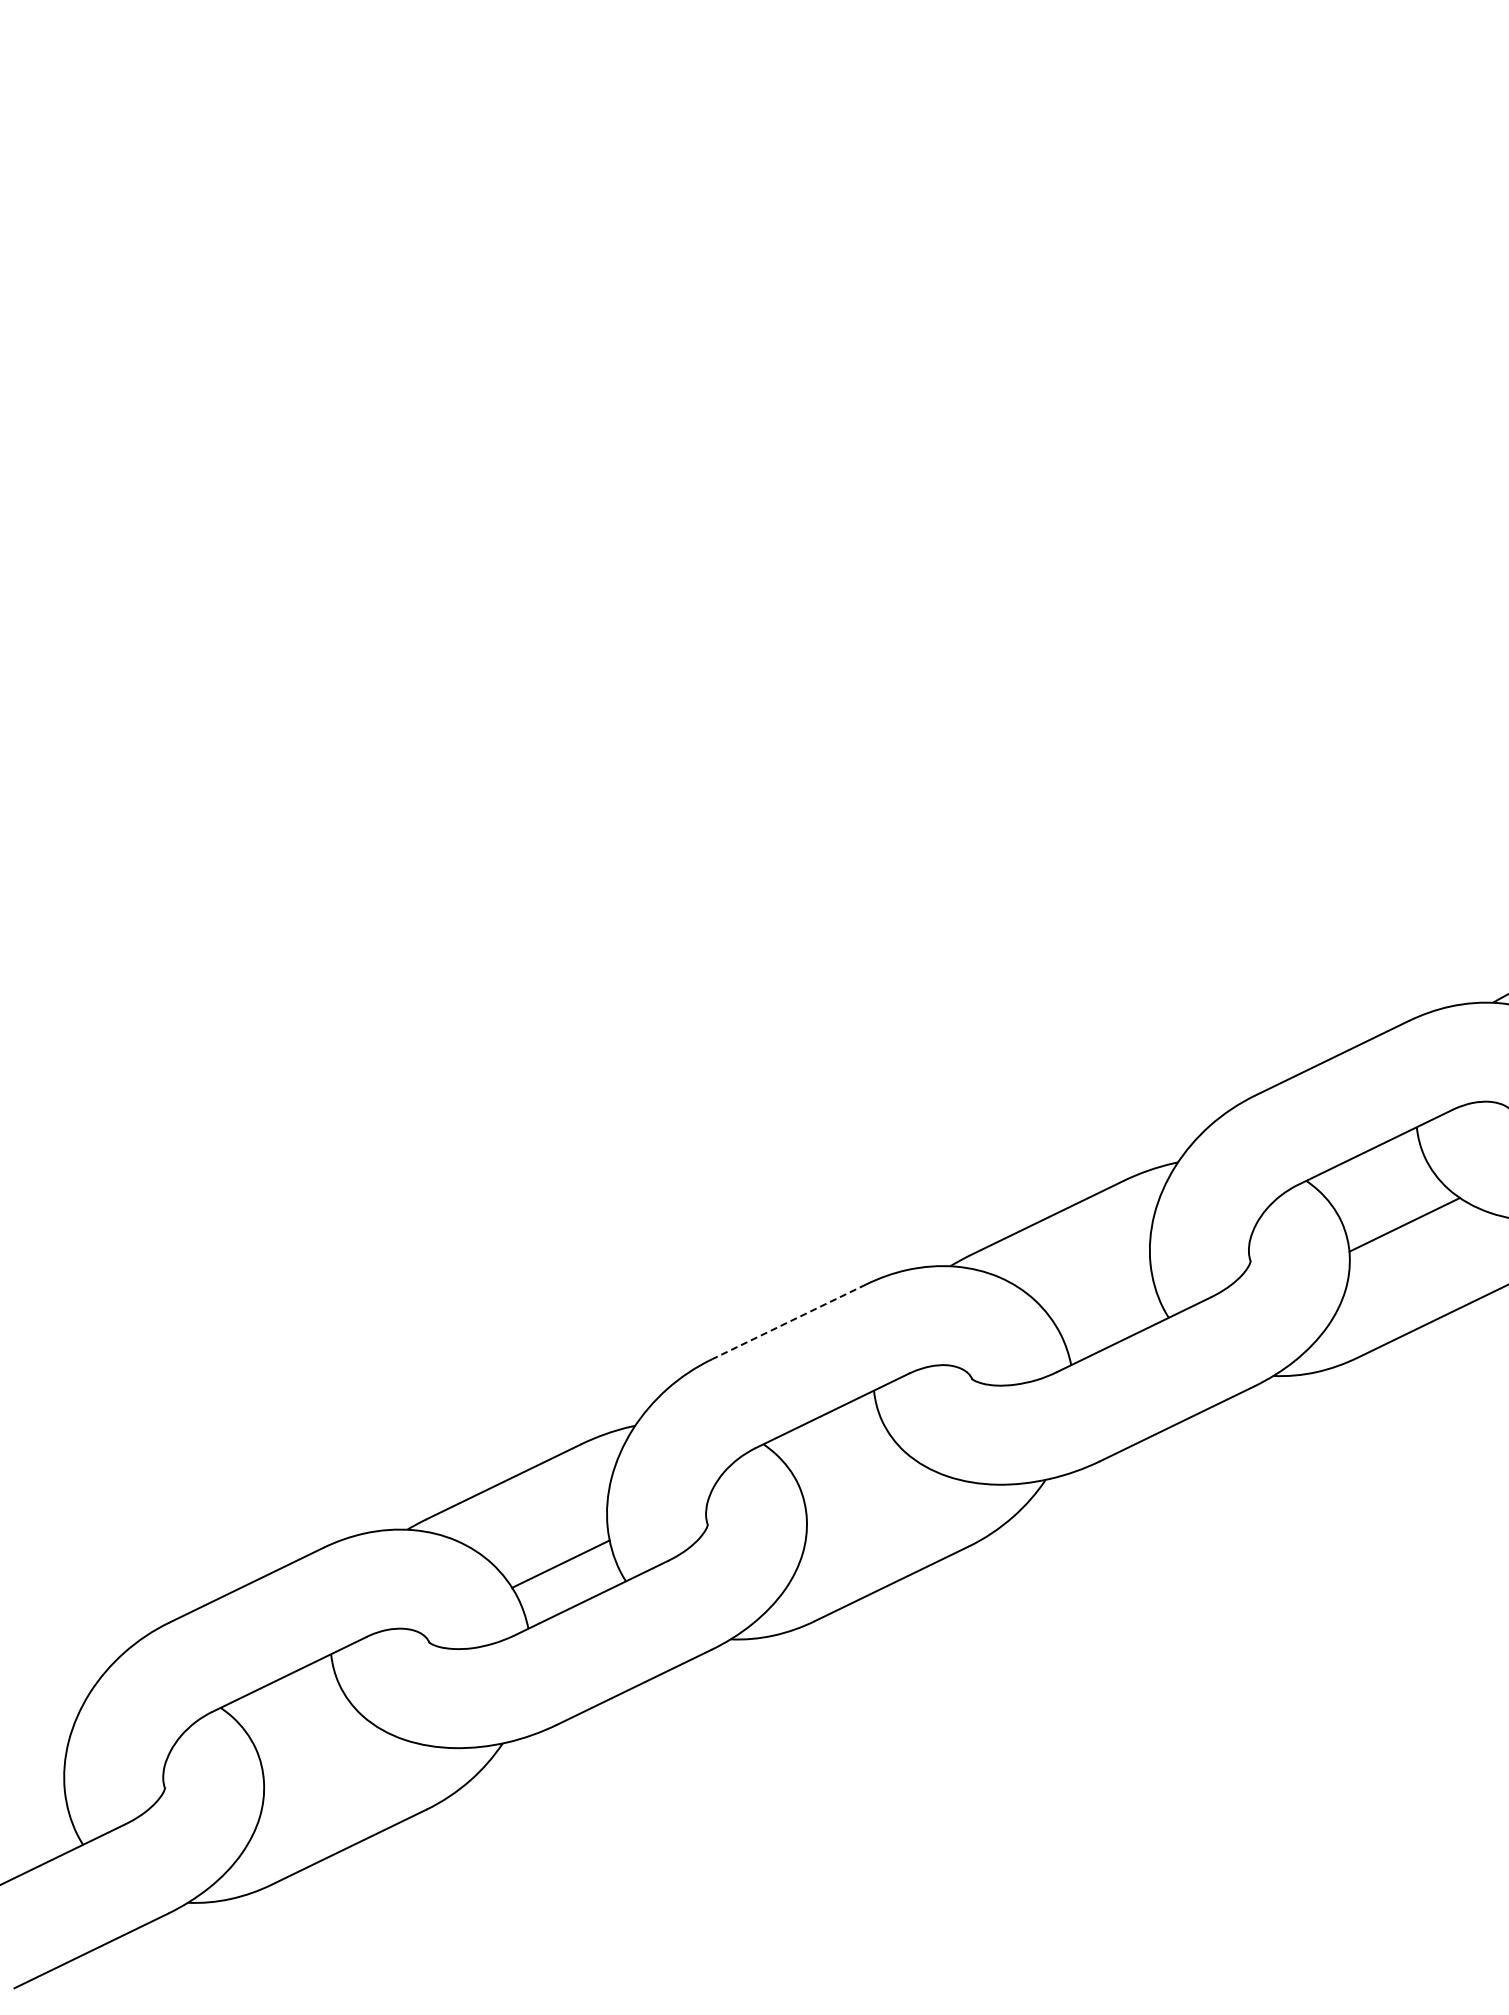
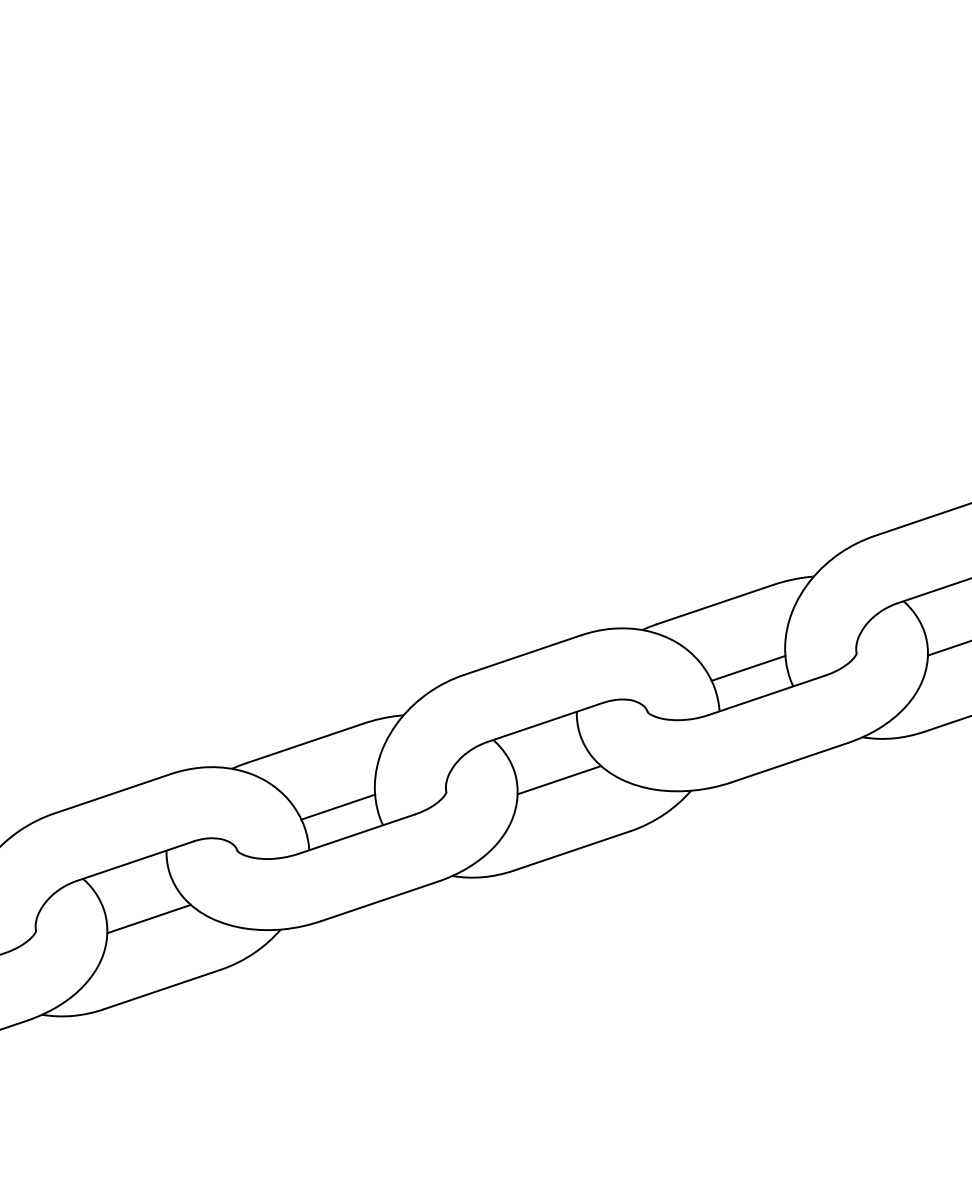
line: (1103, 1300) -> (748, 668), added
line: (789, 1321) -> (522, 654), dashed -> solid
line: (861, 1488) -> (559, 780), added
line: (318, 1751) -> (148, 918), added

